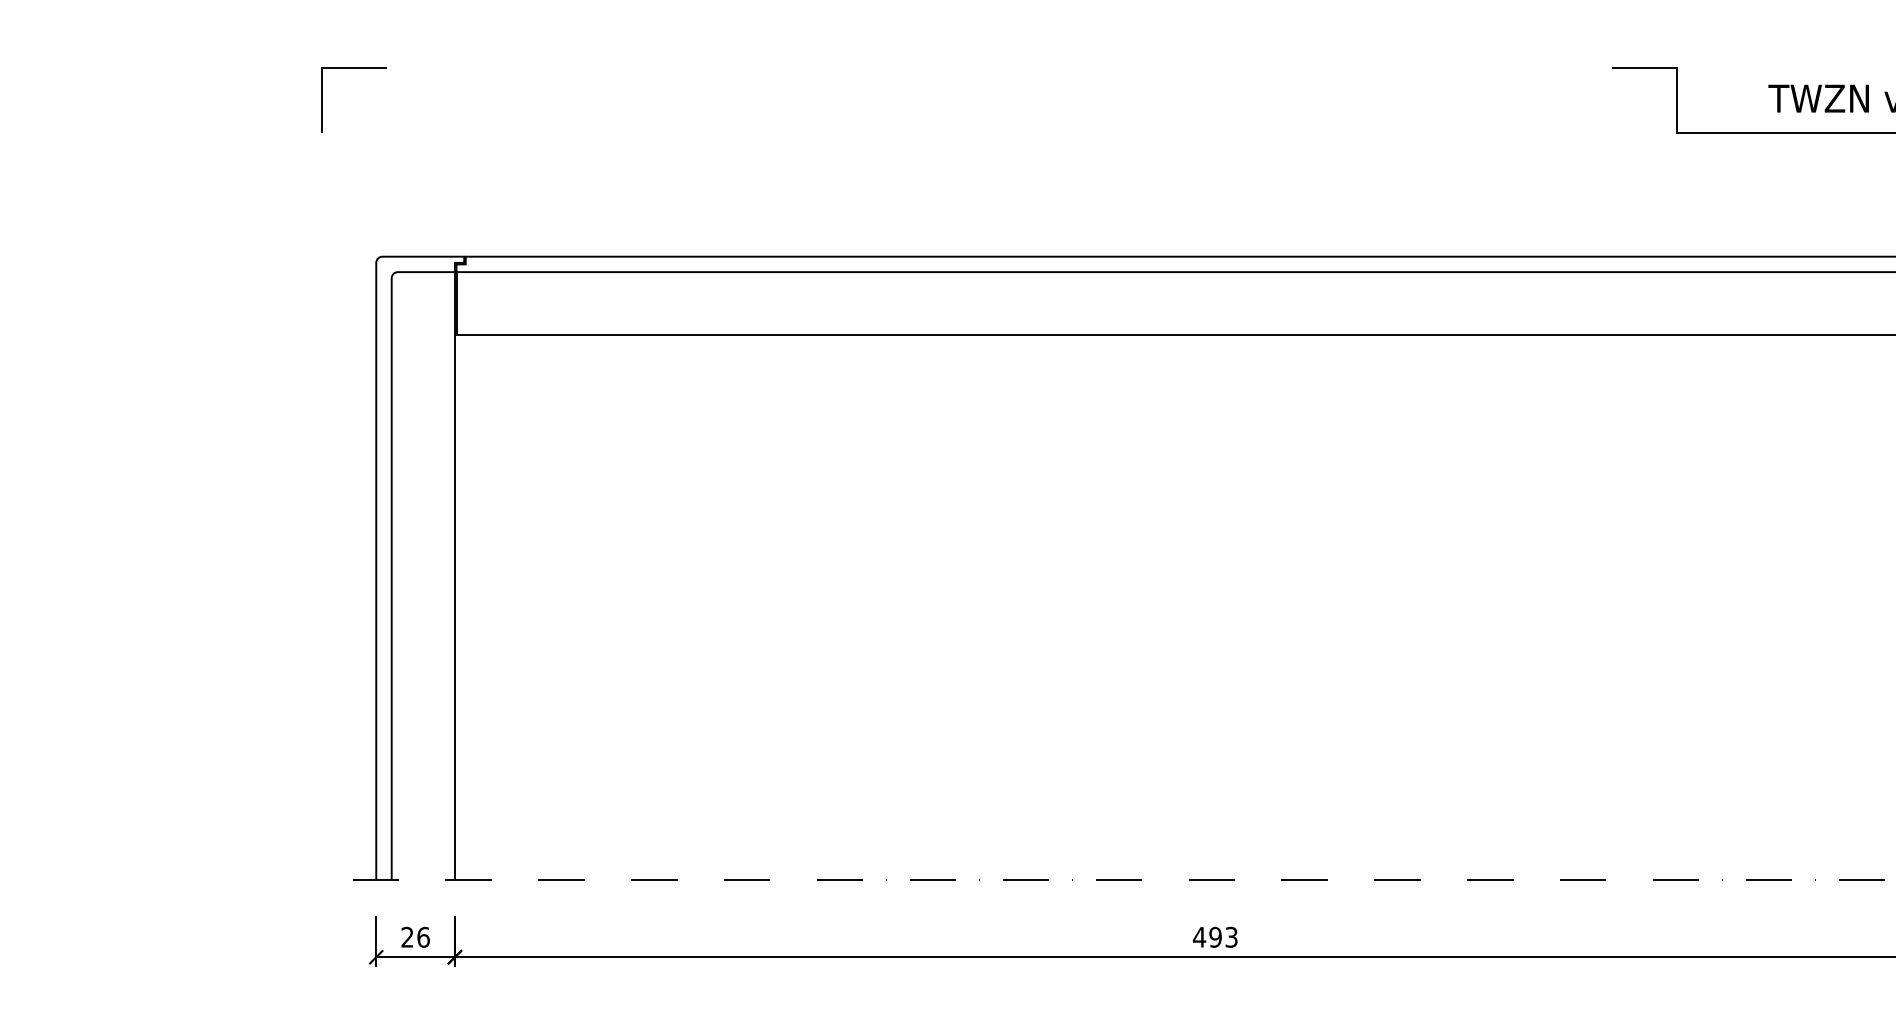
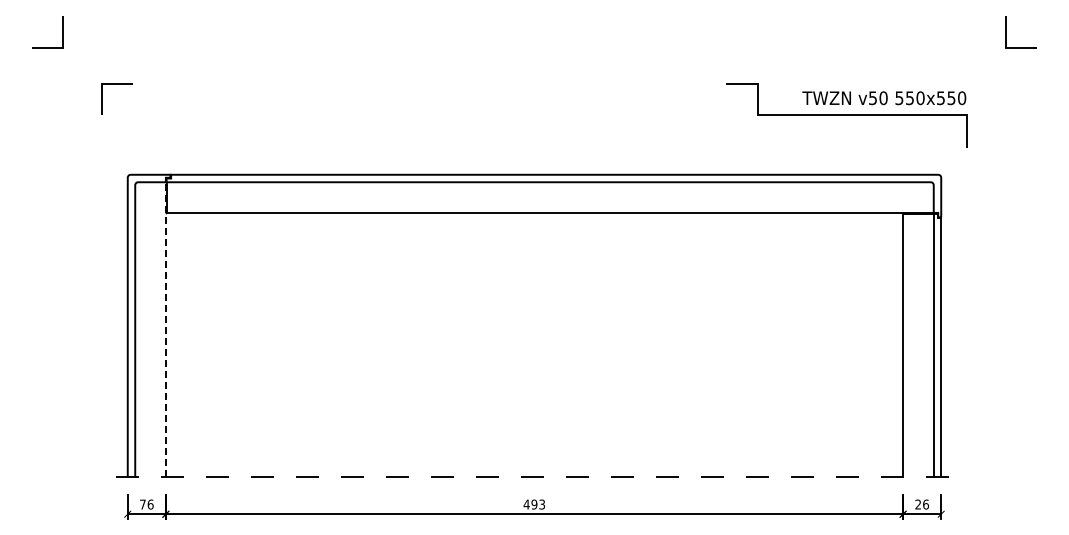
line: (454, 571) -> (165, 327), solid -> dashed
text: (406, 937) -> (142, 504), 26 -> 76

